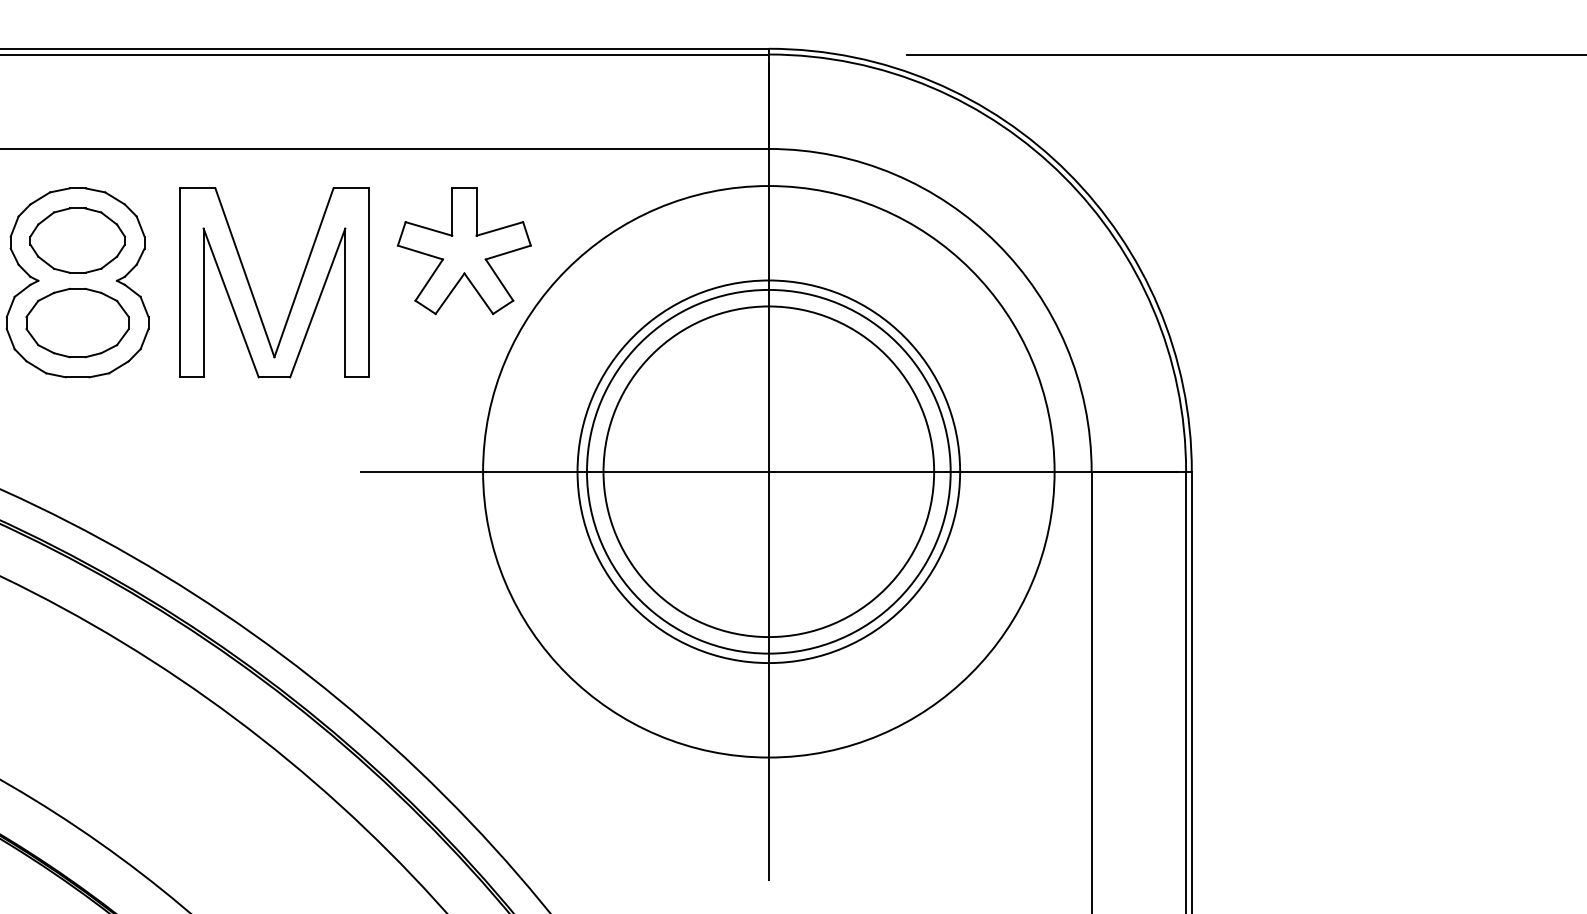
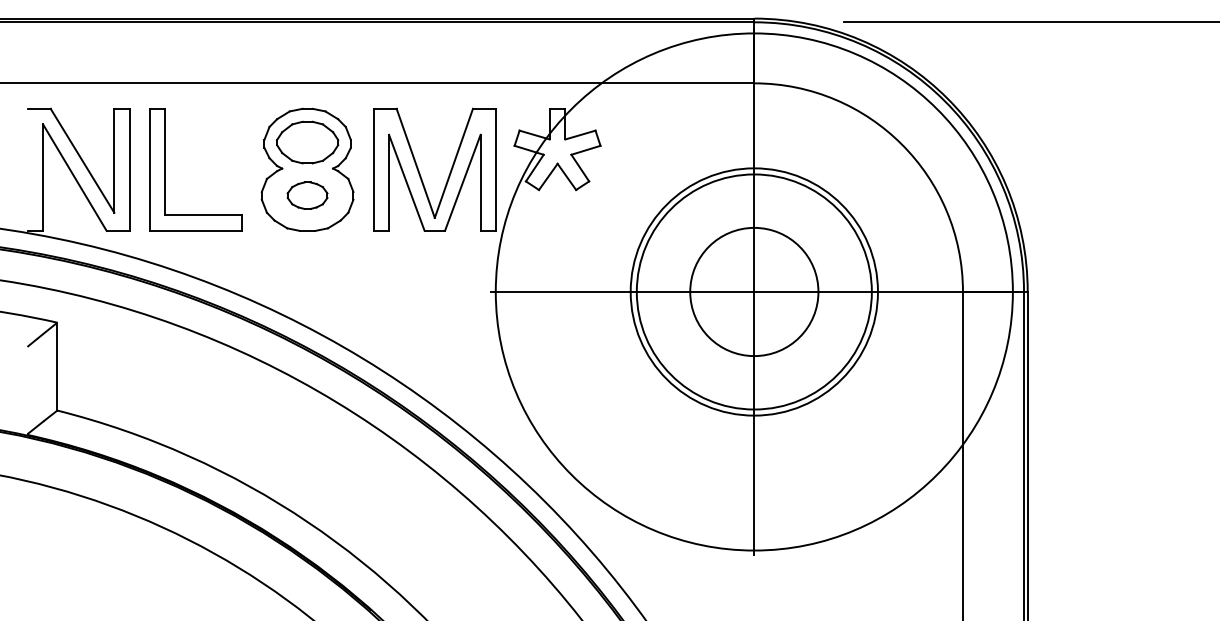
part: (77, 322) -> (307, 195), size x0.6
circle: (769, 471) -> (754, 291), size x0.6
circle: (769, 471) -> (754, 291), size x1.4

